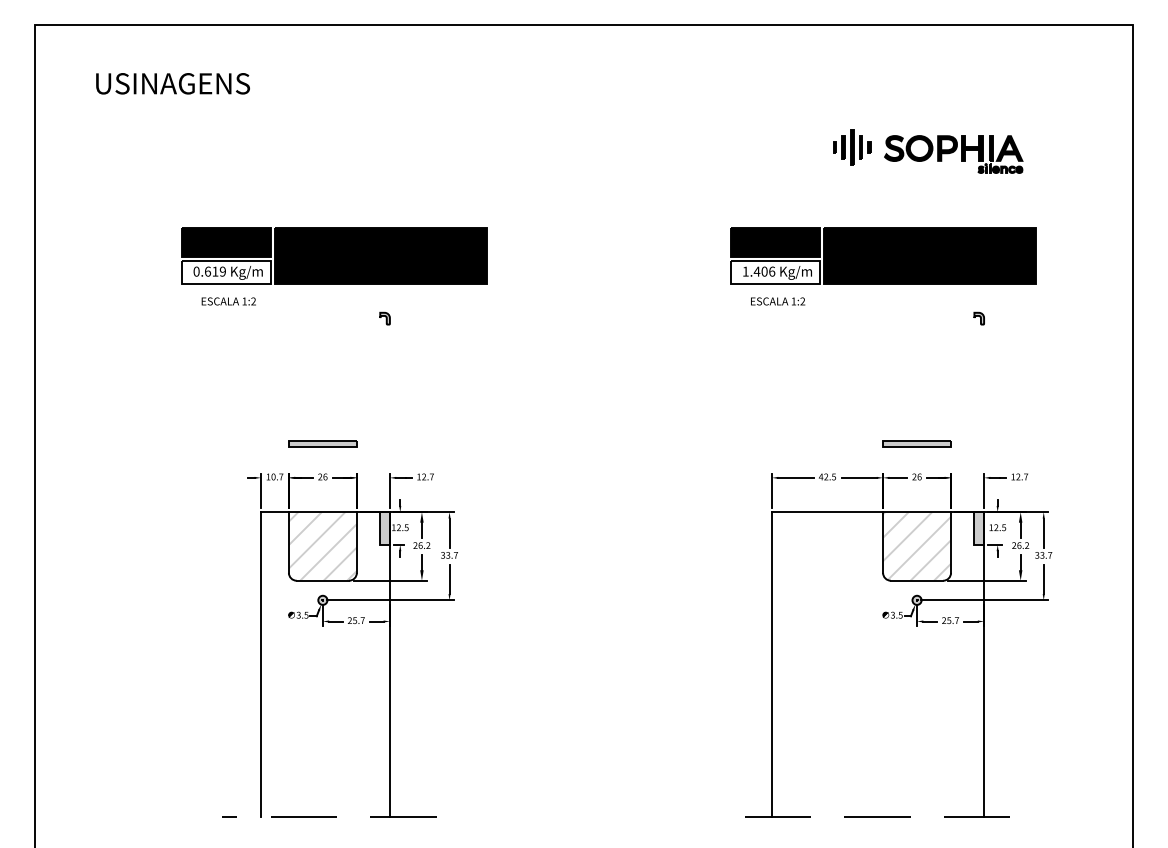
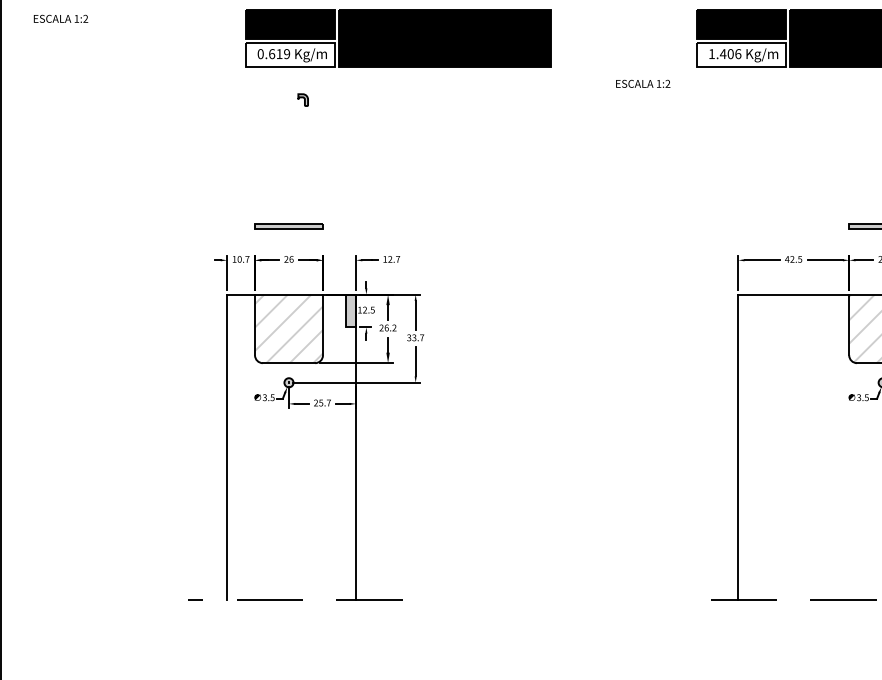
part: (334, 255) -> (398, 37), moved
text: (228, 301) -> (60, 18), moved
text: (778, 301) -> (643, 83), moved
part: (384, 318) -> (302, 99), moved

